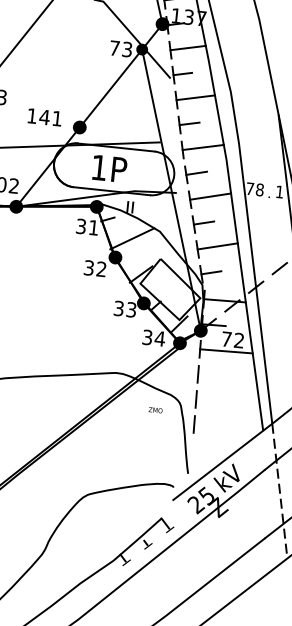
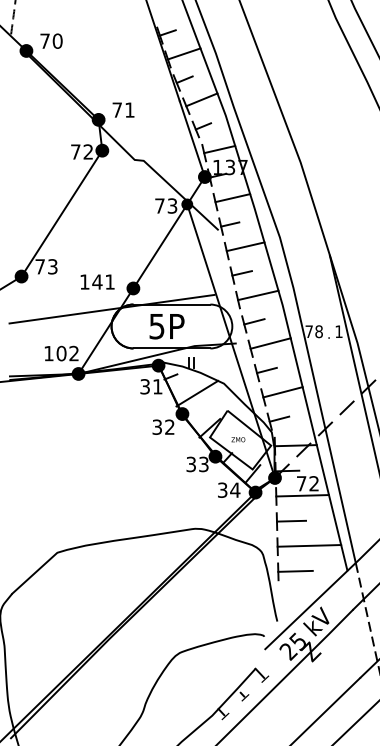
text: (98, 167) -> (156, 326), 1P -> 5P
line: (212, 374) -> (291, 520), added
line: (228, 401) -> (309, 545), added
text: (155, 410) -> (238, 439), moved
line: (211, 424) -> (295, 570), added

